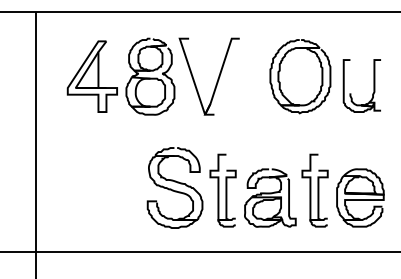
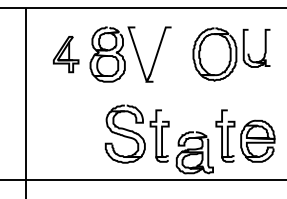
part: (91, 76) -> (65, 54), size x0.7
part: (373, 85) -> (265, 48), moved
part: (270, 197) -> (194, 152), moved

